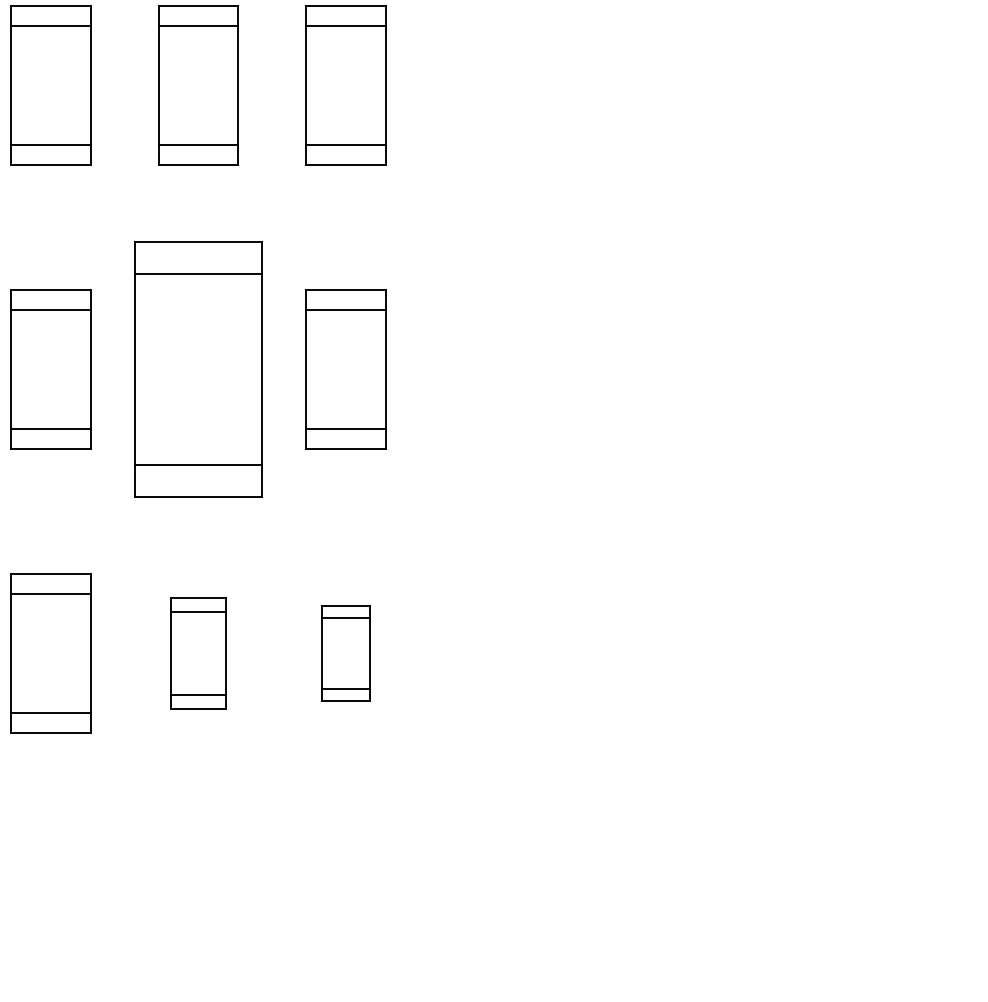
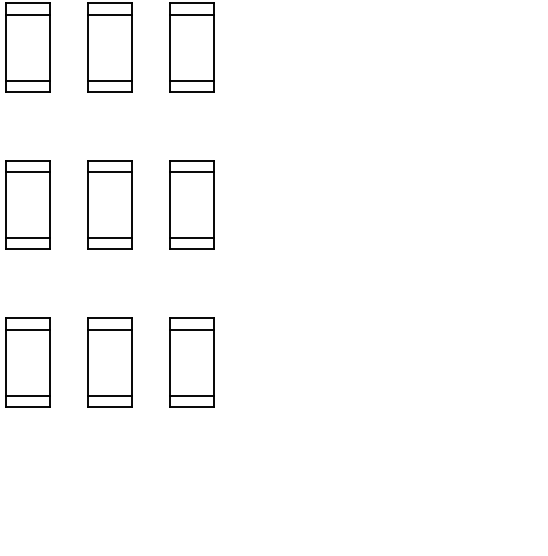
part: (197, 368) -> (109, 204), size x0.62
part: (197, 653) -> (109, 362), size x1.43
part: (345, 653) -> (191, 362), size x1.67

